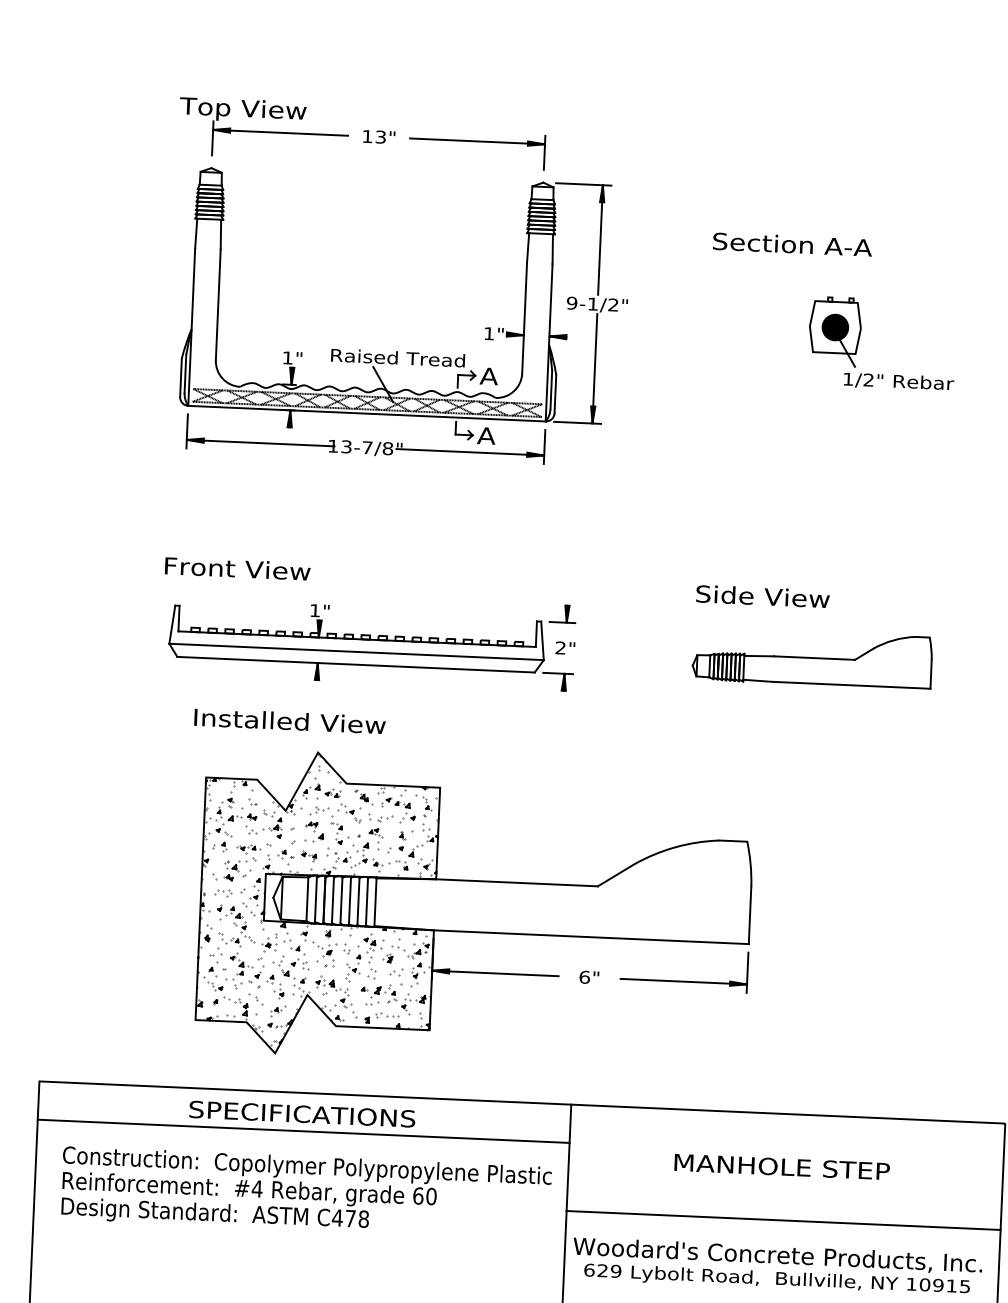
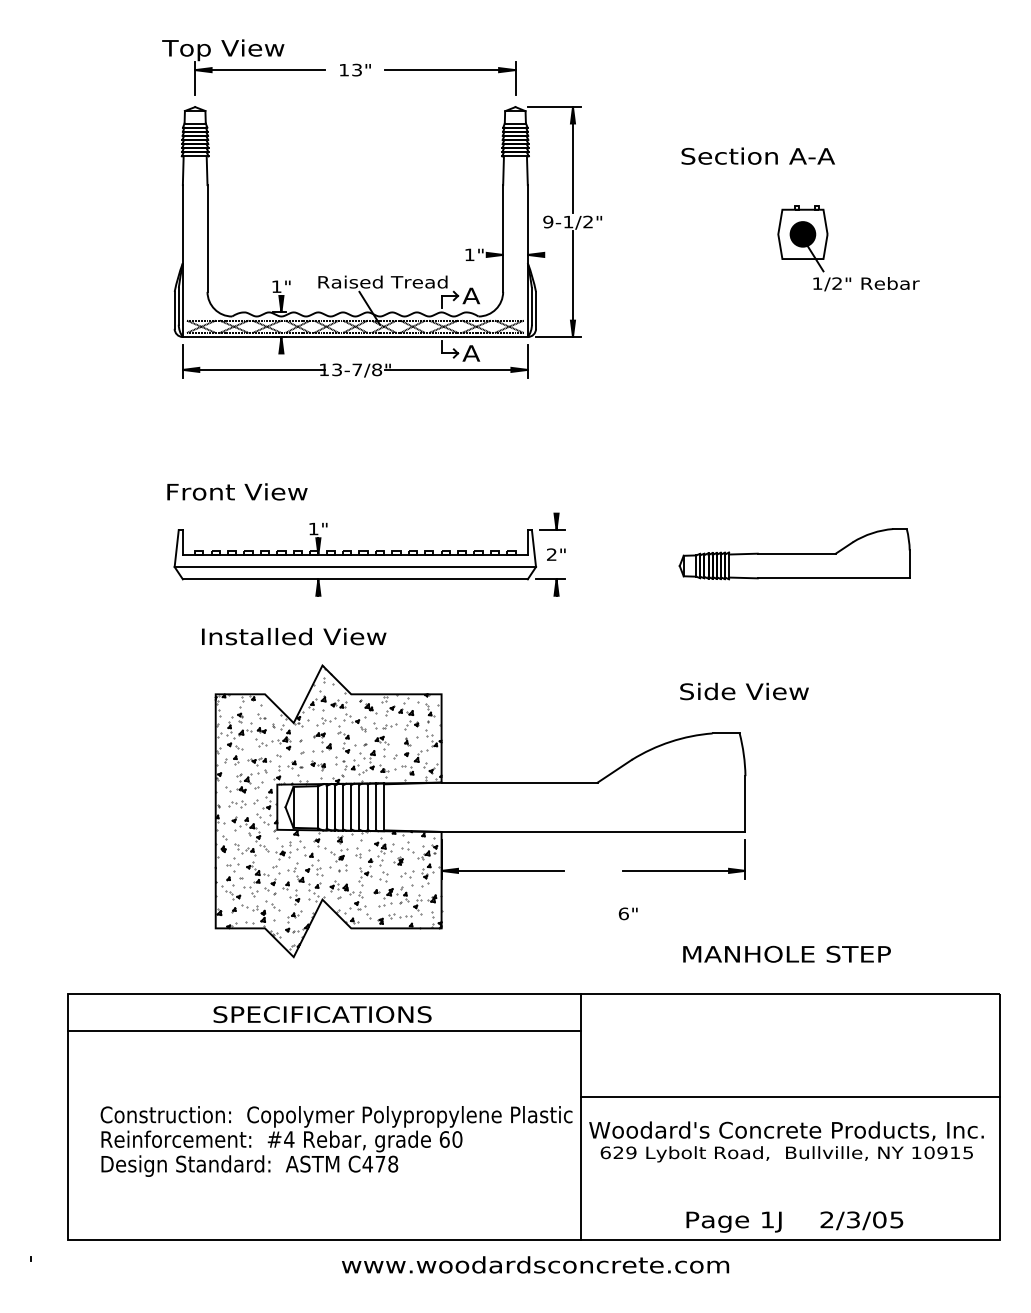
text: (762, 596) -> (744, 691), moved
text: (588, 977) -> (627, 913), moved
text: (781, 1166) -> (786, 953), moved
text: (306, 1193) -> (336, 1141), moved

